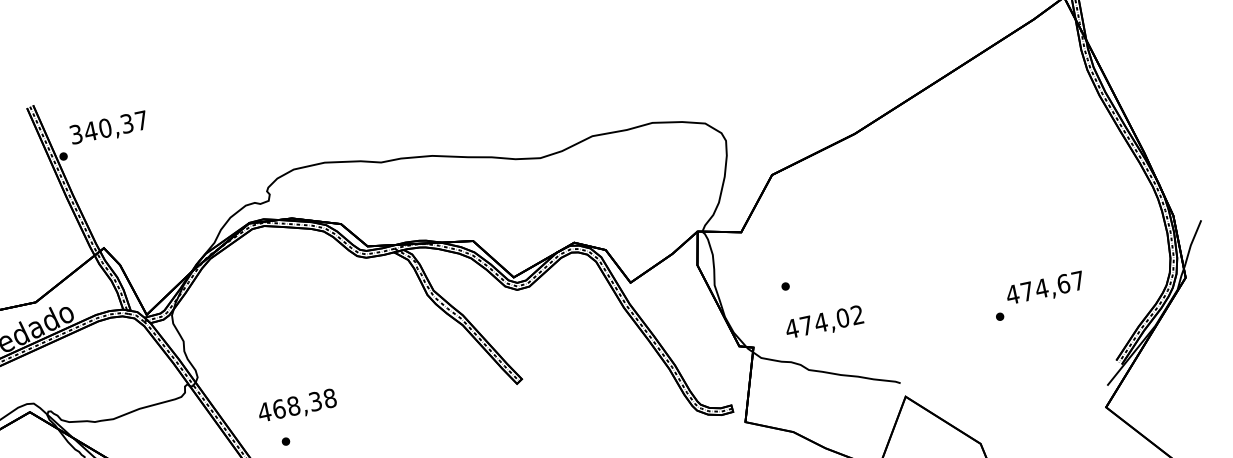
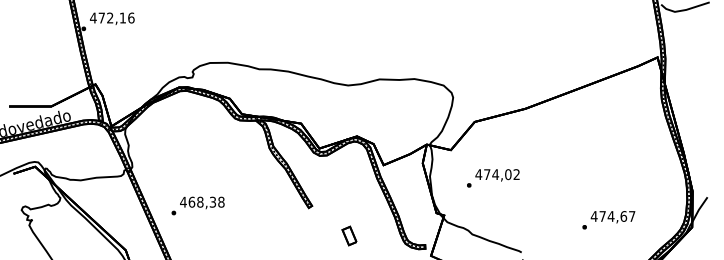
text: (108, 126) -> (112, 17), 340,37 -> 472,16
text: (824, 323) -> (497, 175), moved
text: (297, 405) -> (202, 202), moved
part: (597, 416) -> (349, 235), added

